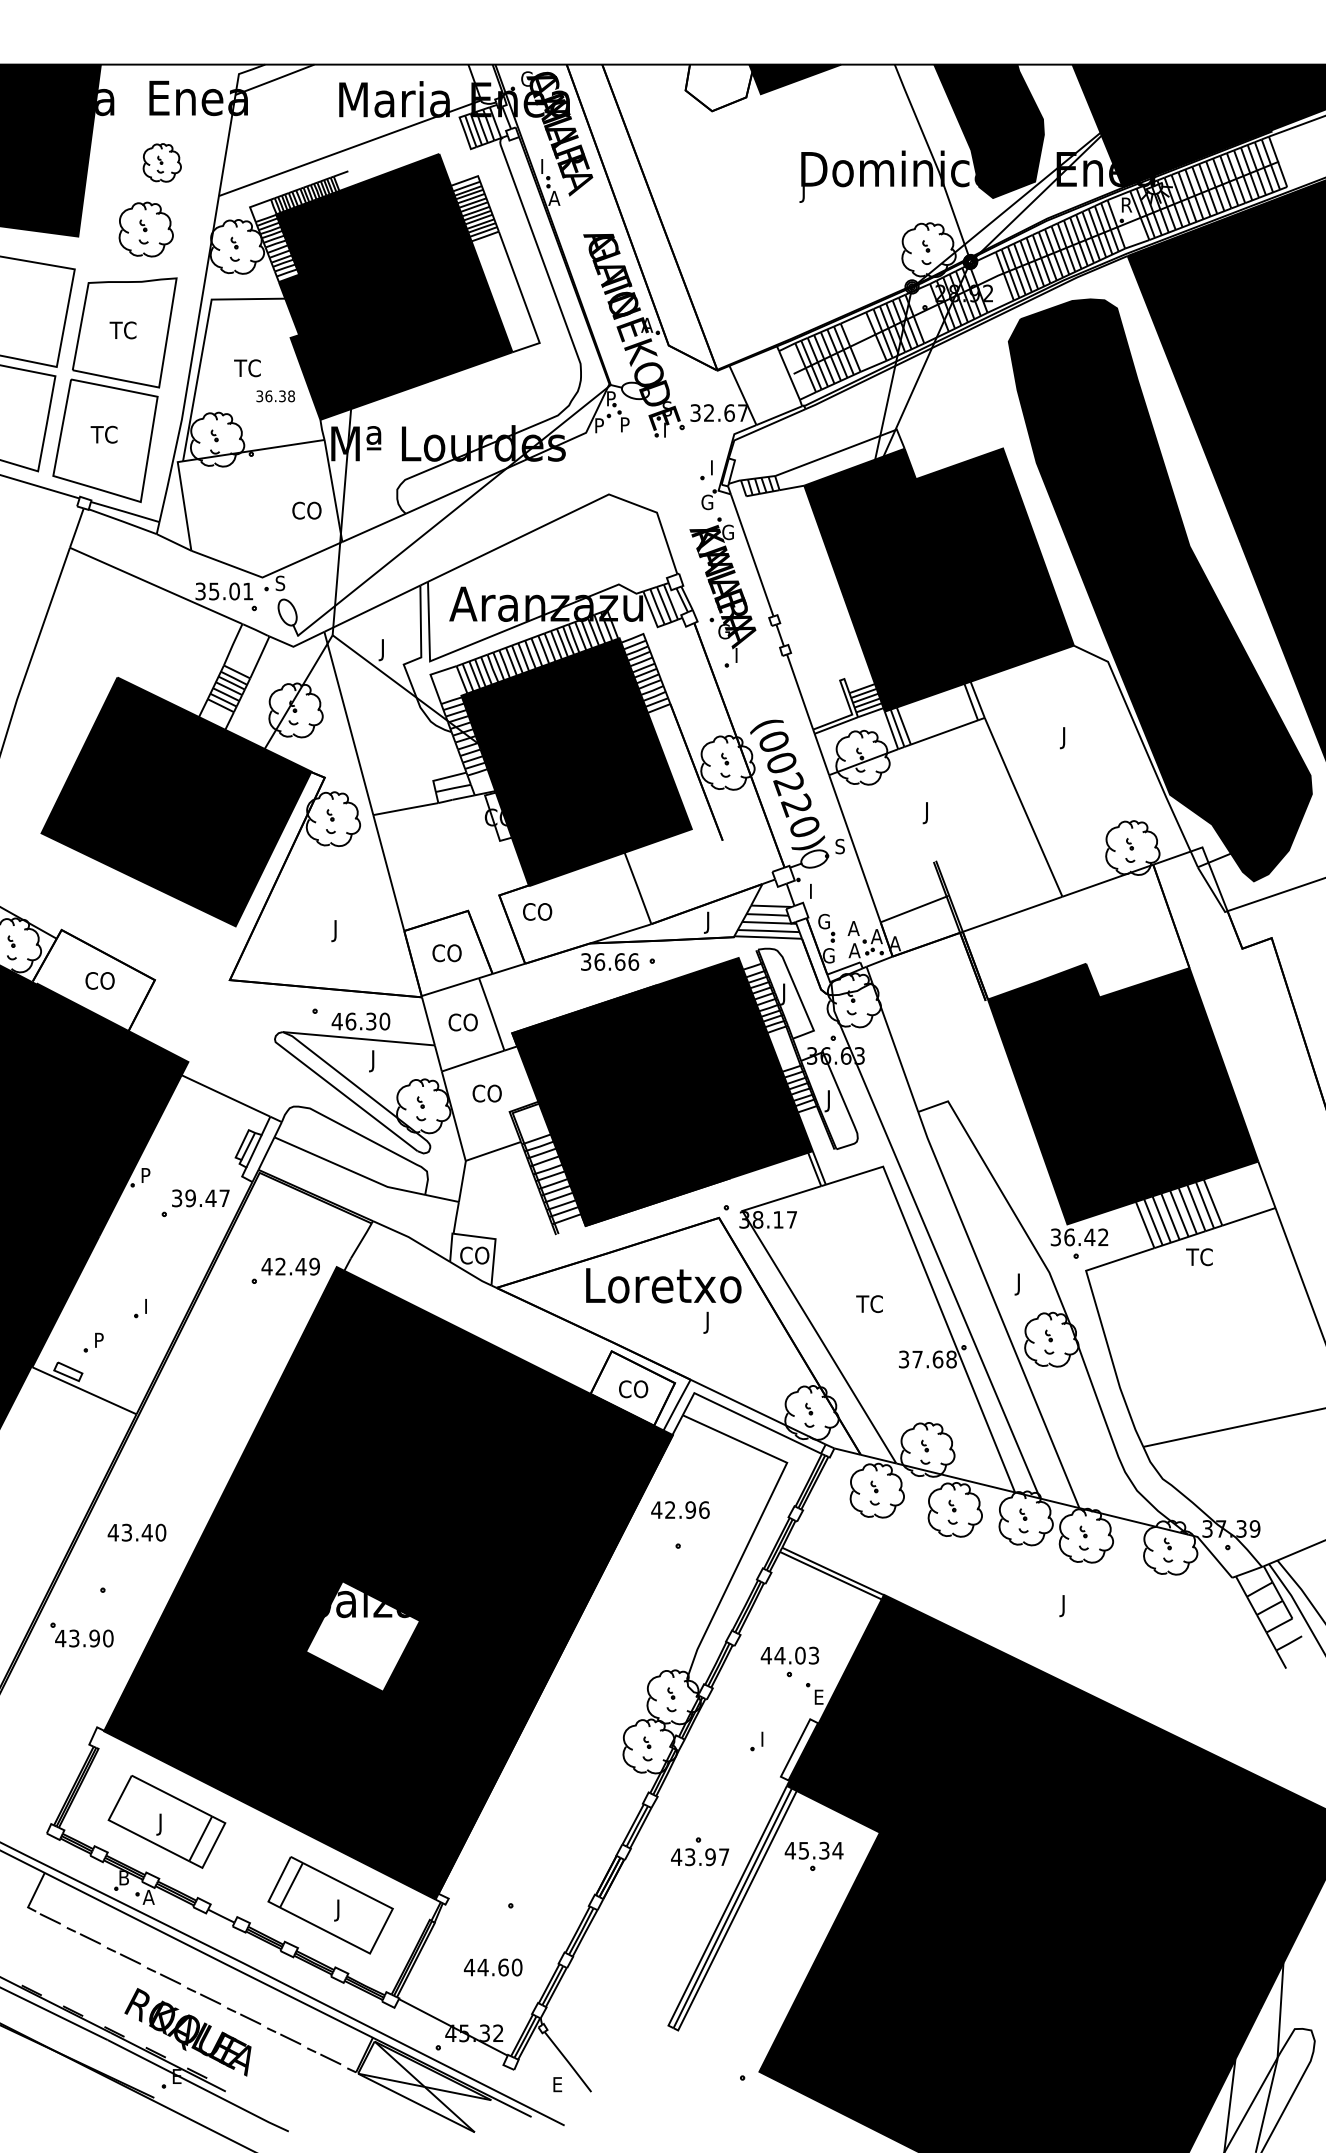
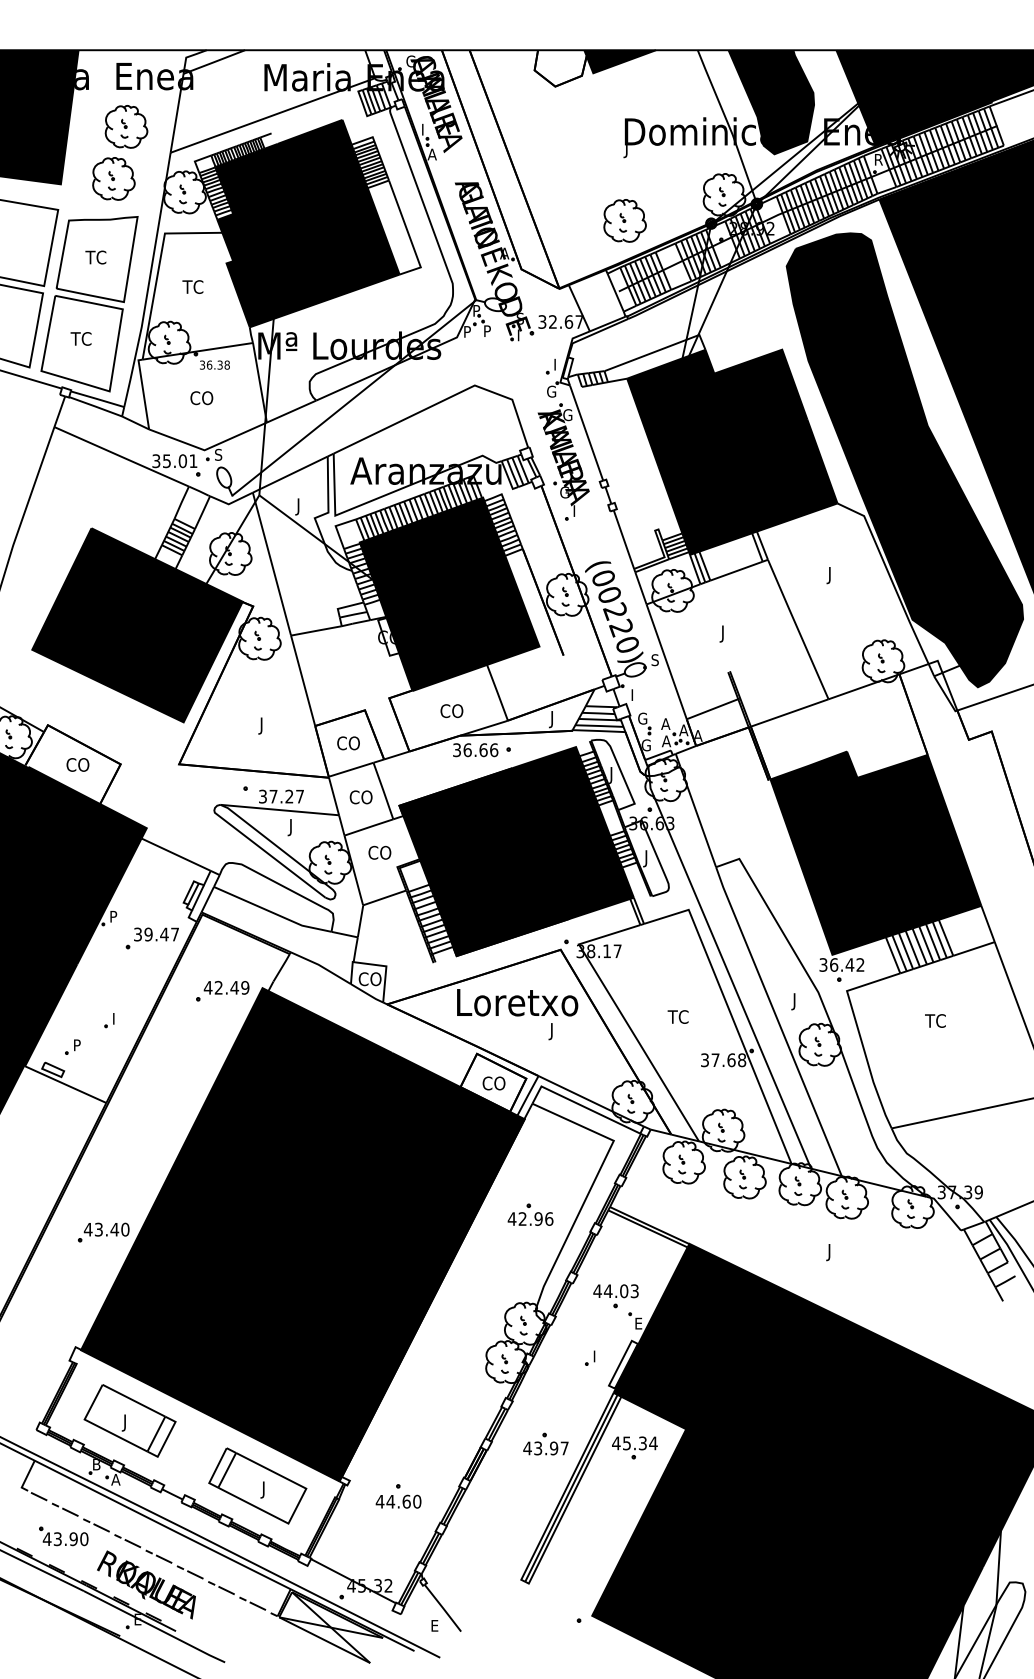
part: (161, 162) -> (125, 126), size x1.43
part: (801, 283) -> (625, 220), added
text: (275, 396) -> (214, 365), moved
text: (306, 510) -> (201, 398), moved
text: (537, 911) -> (451, 710), moved
text: (360, 1021) -> (281, 796), 46.30 -> 37.27
text: (1199, 1257) -> (935, 1021), moved
text: (680, 1509) -> (530, 1218), moved
text: (136, 1532) -> (106, 1229), moved
part: (81, 1634) -> (63, 1536), moved
fill: (362, 1636) -> (282, 1276), added
text: (493, 1967) -> (398, 1501), moved

